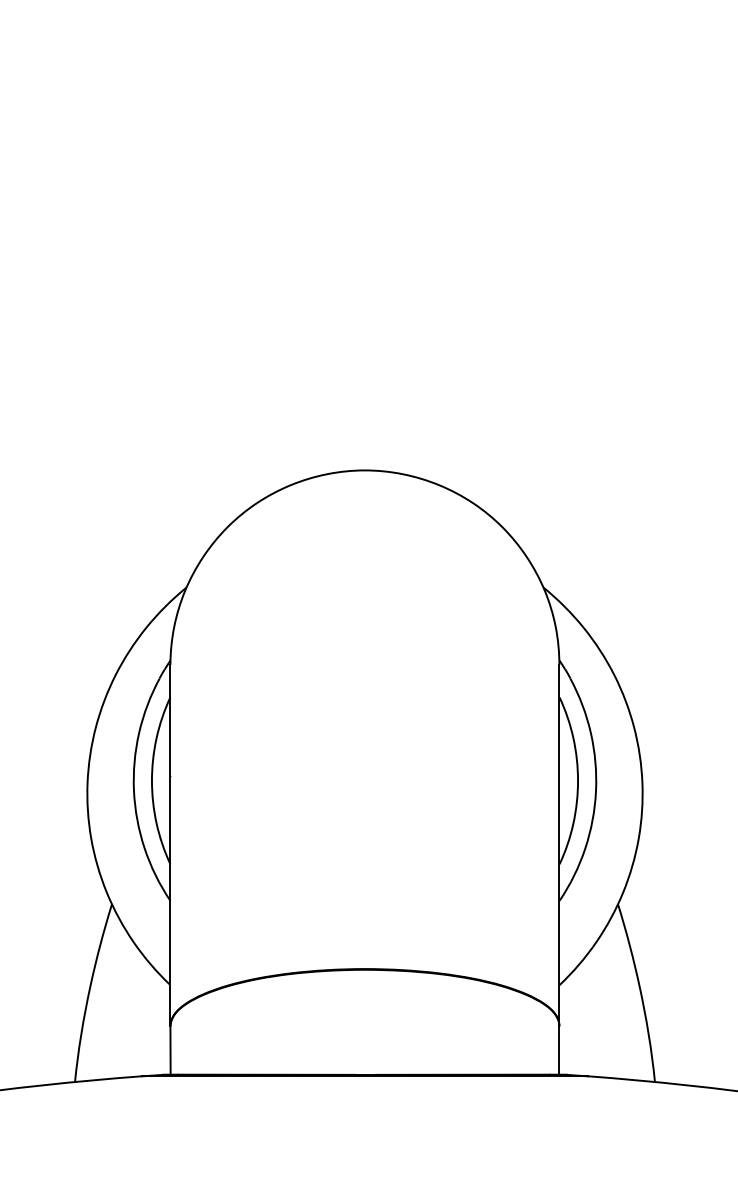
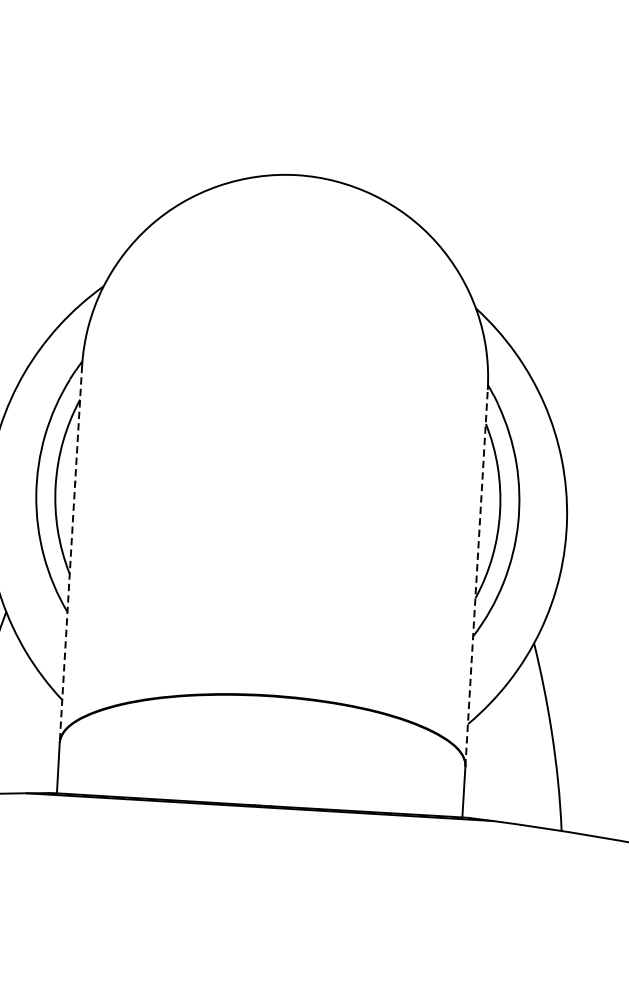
line: (559, 844) -> (476, 577), solid -> dashed
line: (170, 845) -> (70, 554), solid -> dashed

